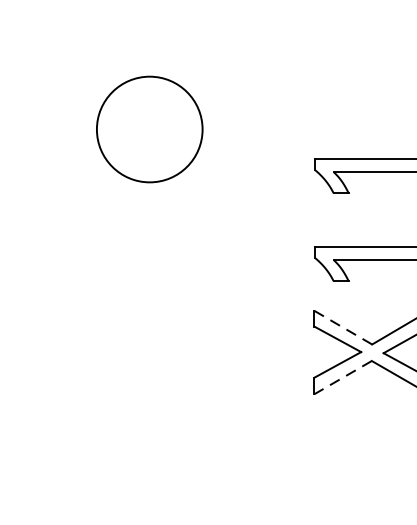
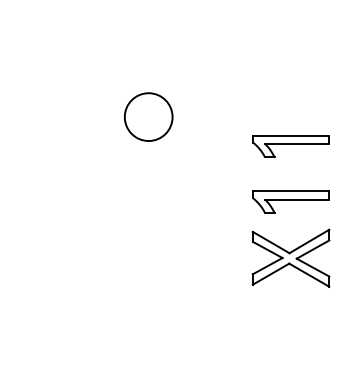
circle: (149, 130) -> (148, 117), size x0.71
line: (343, 327) -> (271, 242), dashed -> solid
line: (342, 378) -> (270, 274), dashed -> solid

